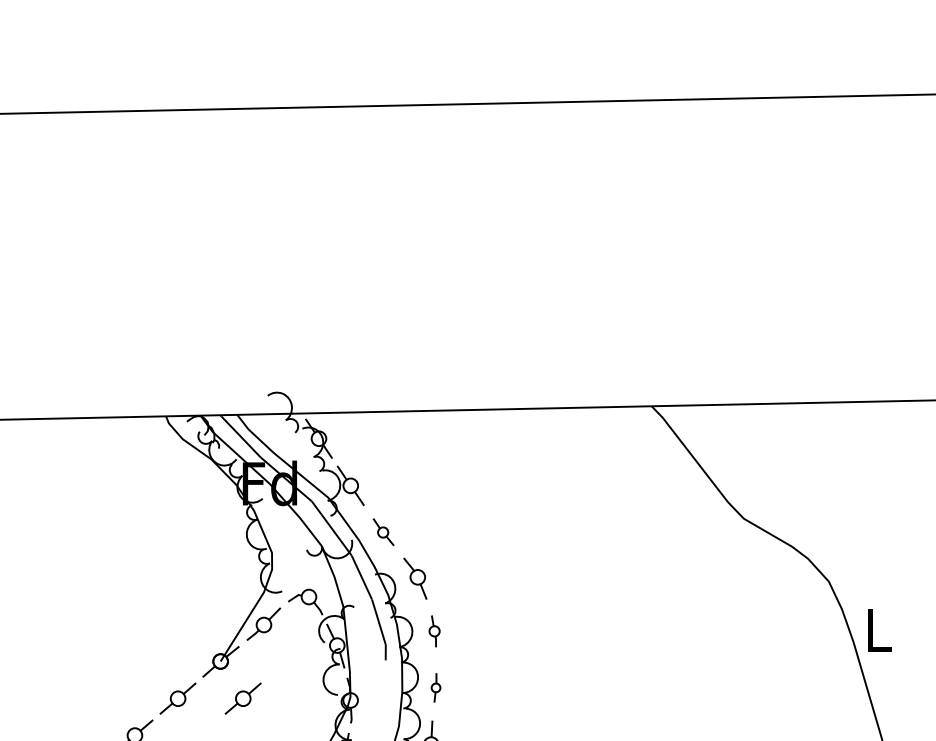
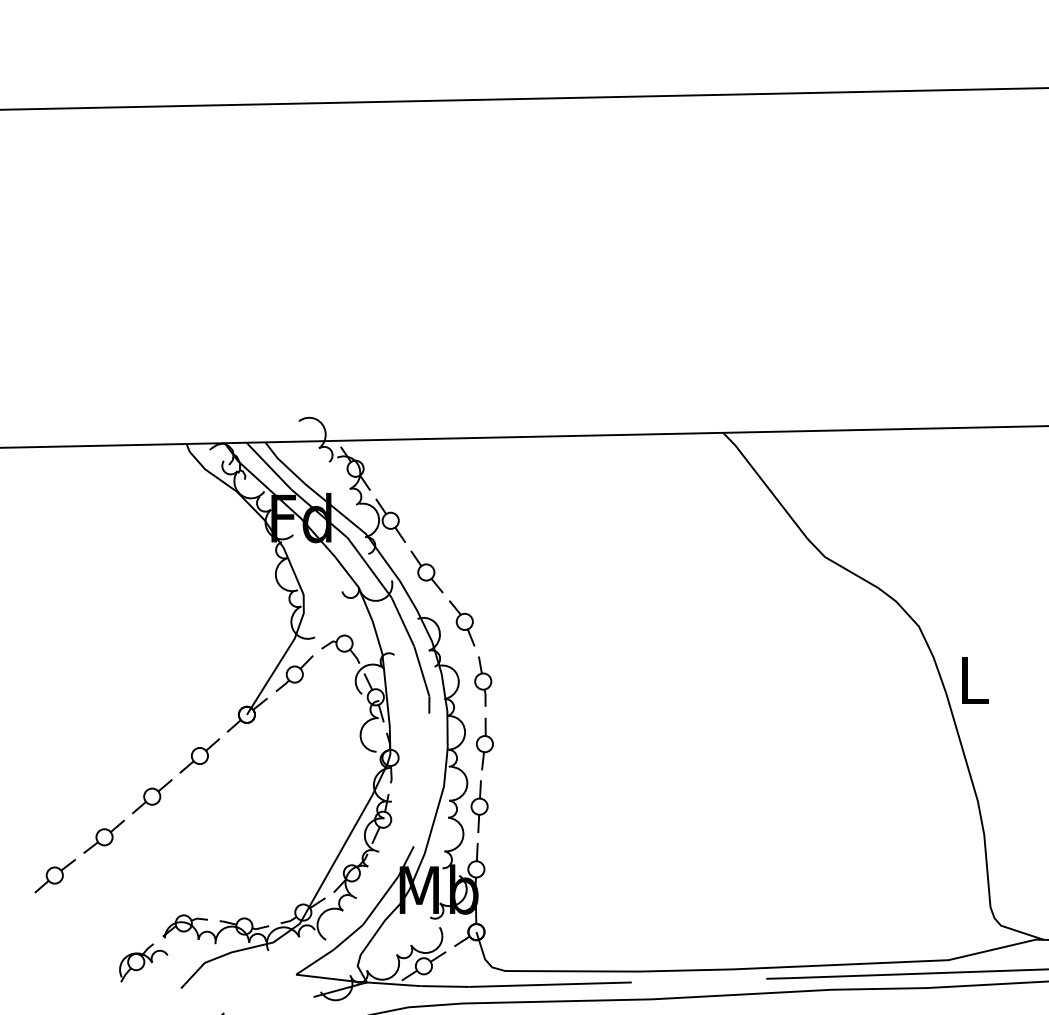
part: (383, 531) -> (426, 571), size x1.43
part: (434, 631) -> (483, 681), size x1.43
part: (435, 687) -> (484, 743), size x1.67
part: (242, 698) -> (271, 755), removed

